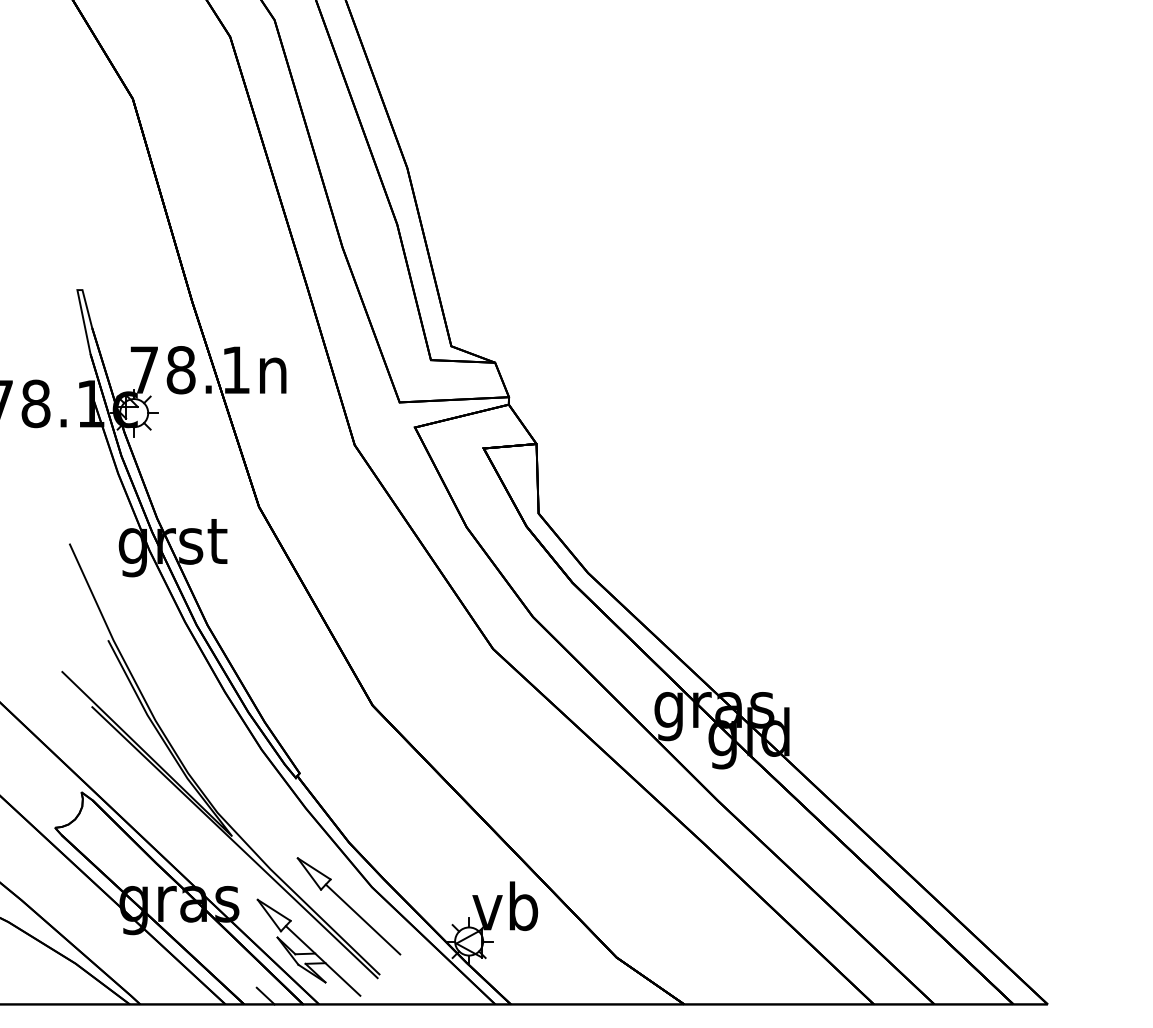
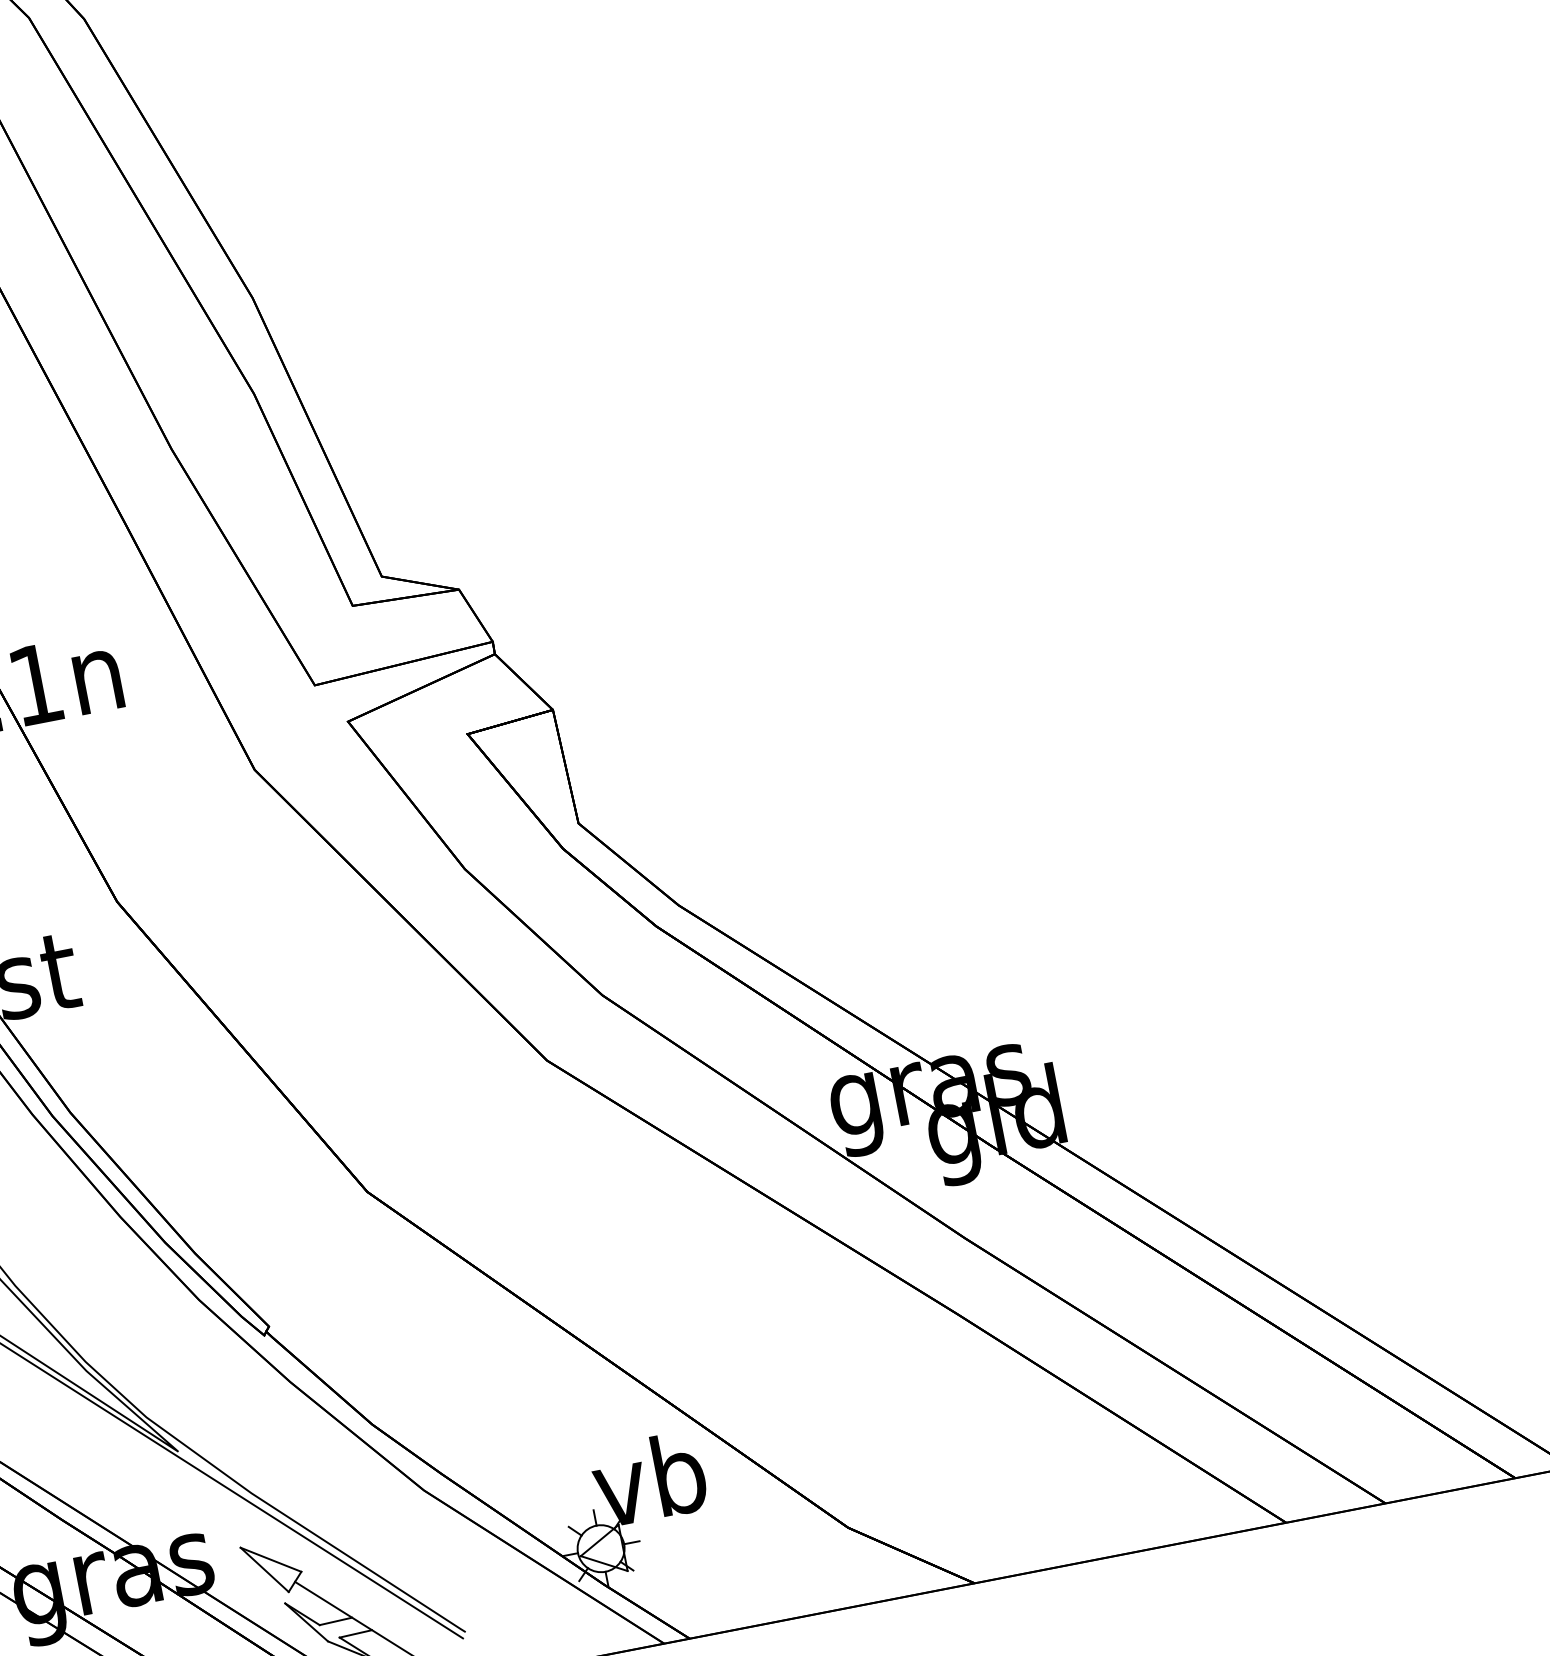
part: (348, 906) -> (391, 1529), removed

